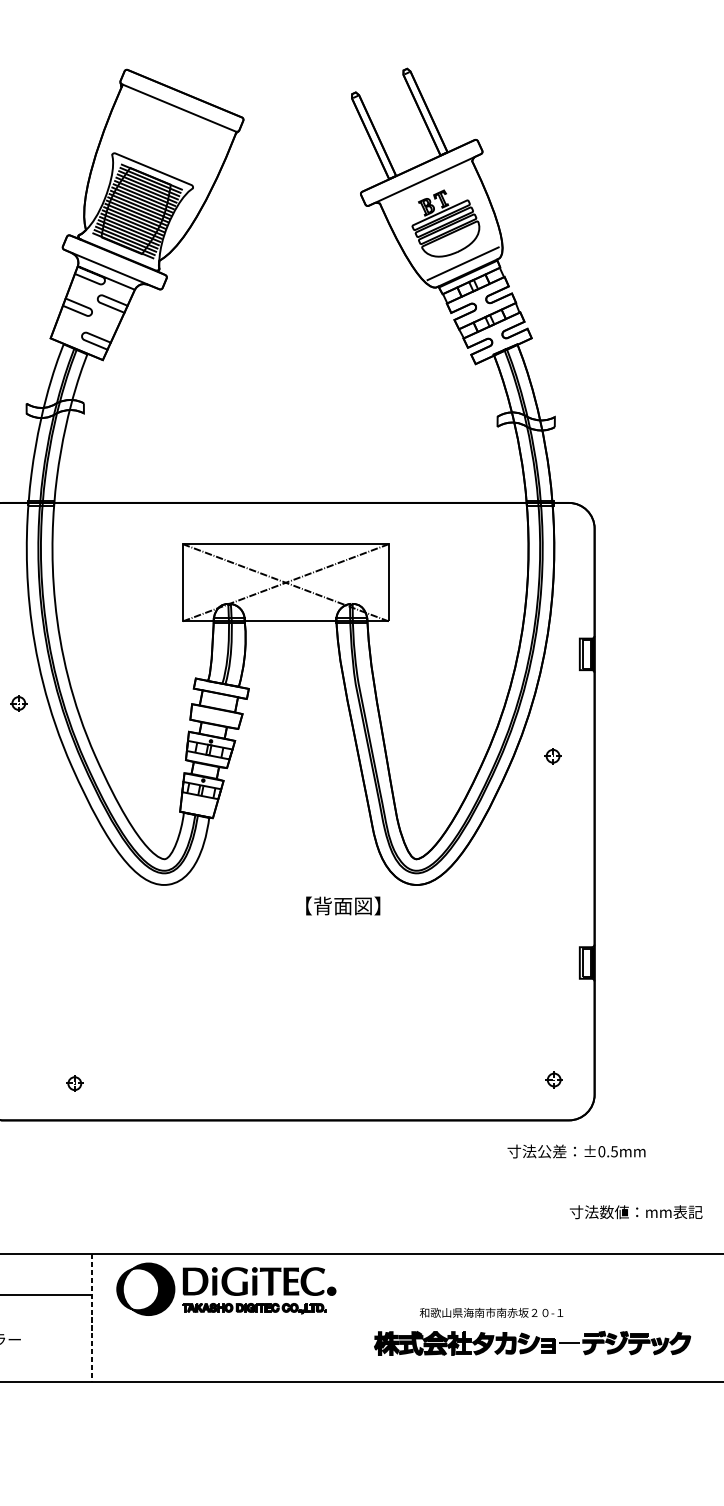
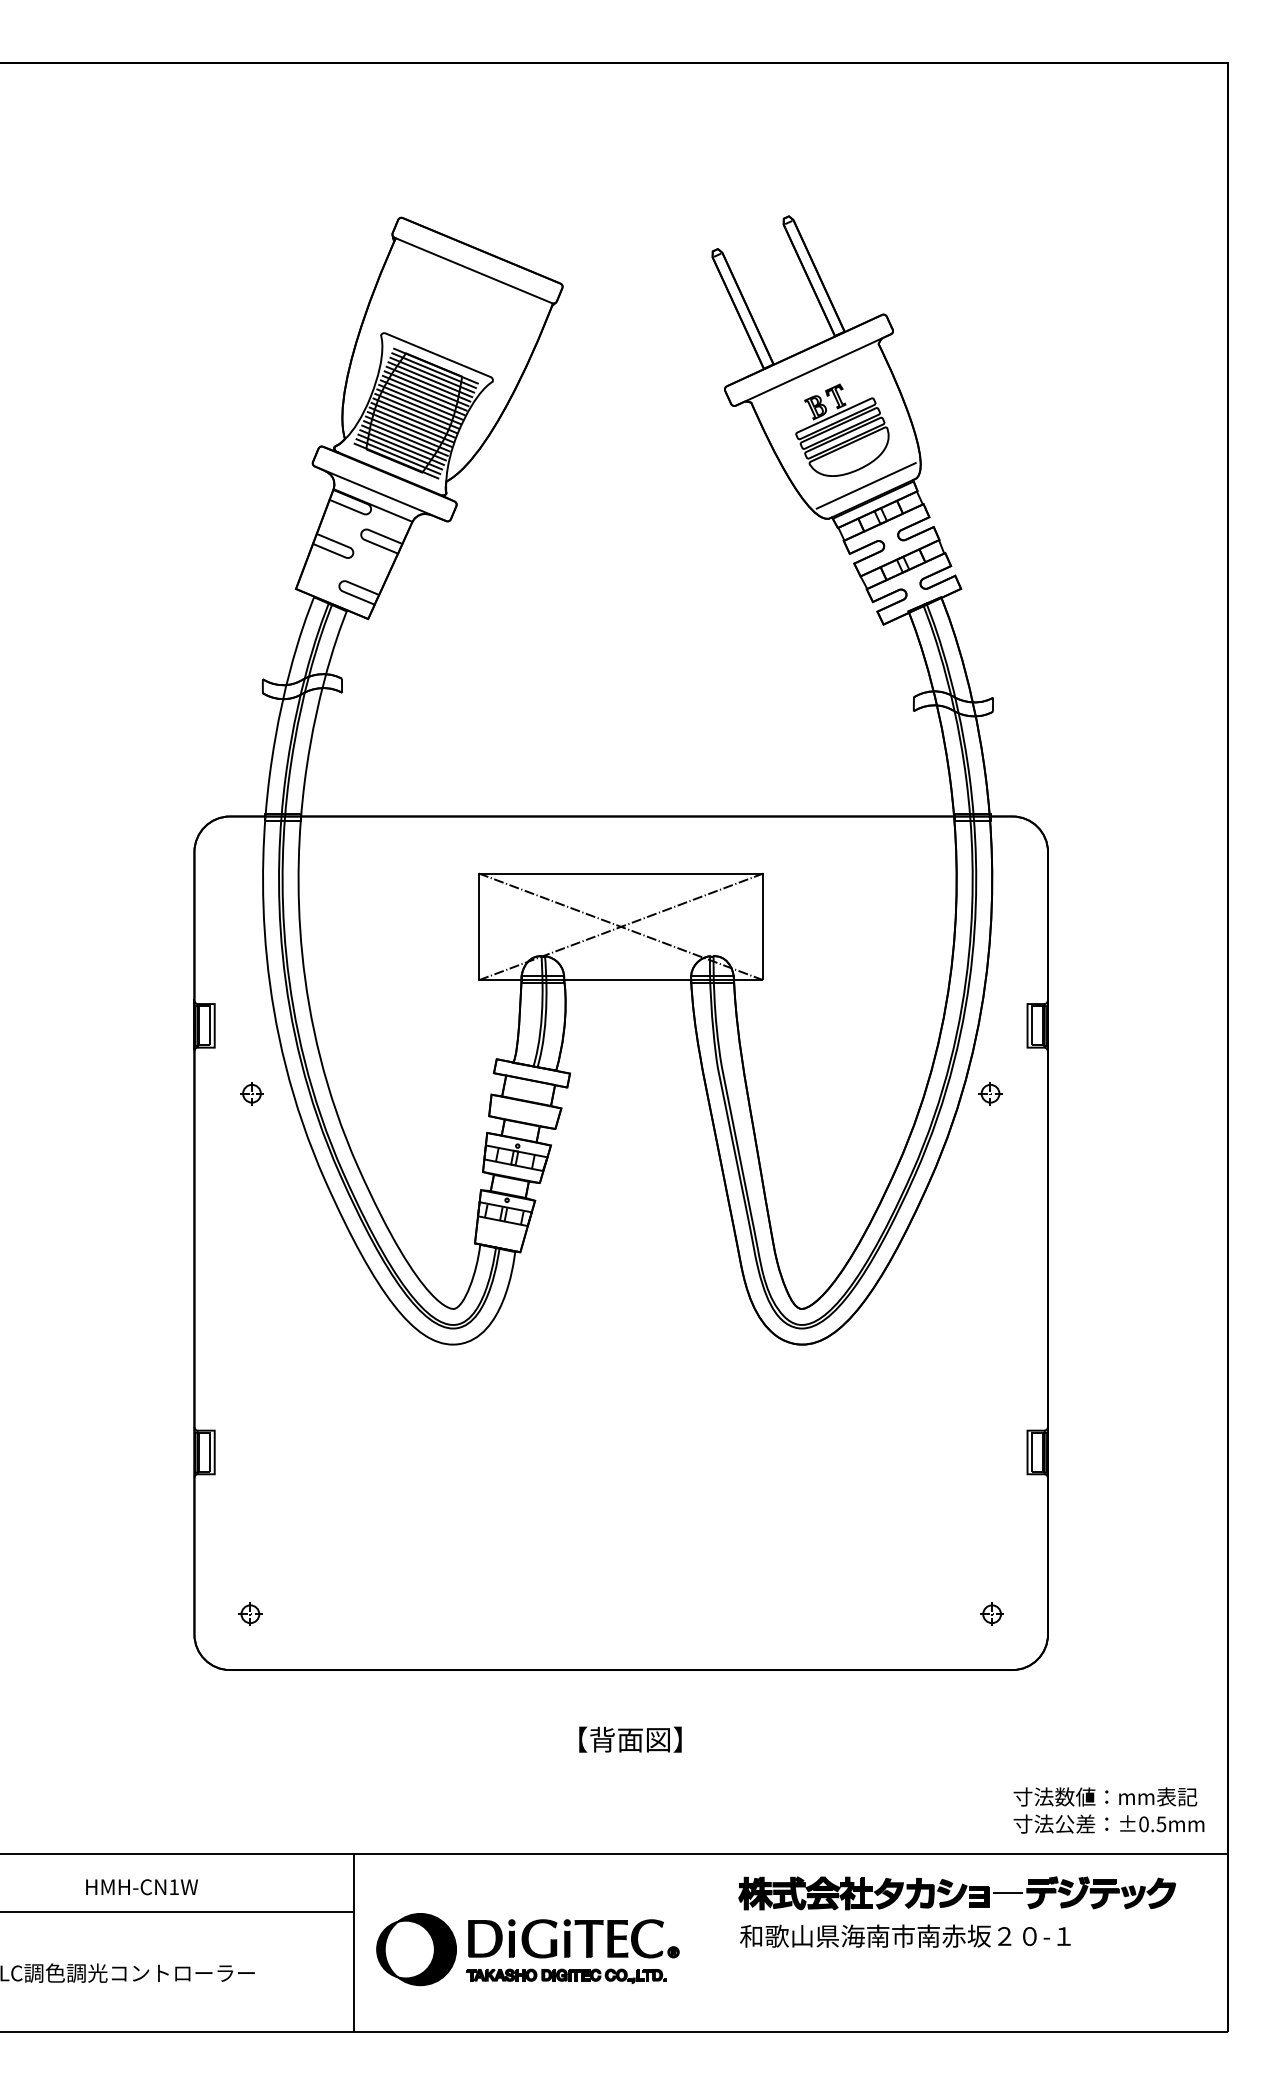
part: (553, 756) -> (990, 1093), moved
text: (343, 905) -> (630, 1739), moved
part: (74, 1083) -> (250, 1613), moved
text: (576, 1151) -> (1108, 1823), moved
part: (226, 1289) -> (527, 1949), moved
part: (491, 1312) -> (905, 1935), size x1.67
line: (92, 1318) -> (353, 1943), dashed -> solid
part: (532, 1343) -> (956, 1893), moved

